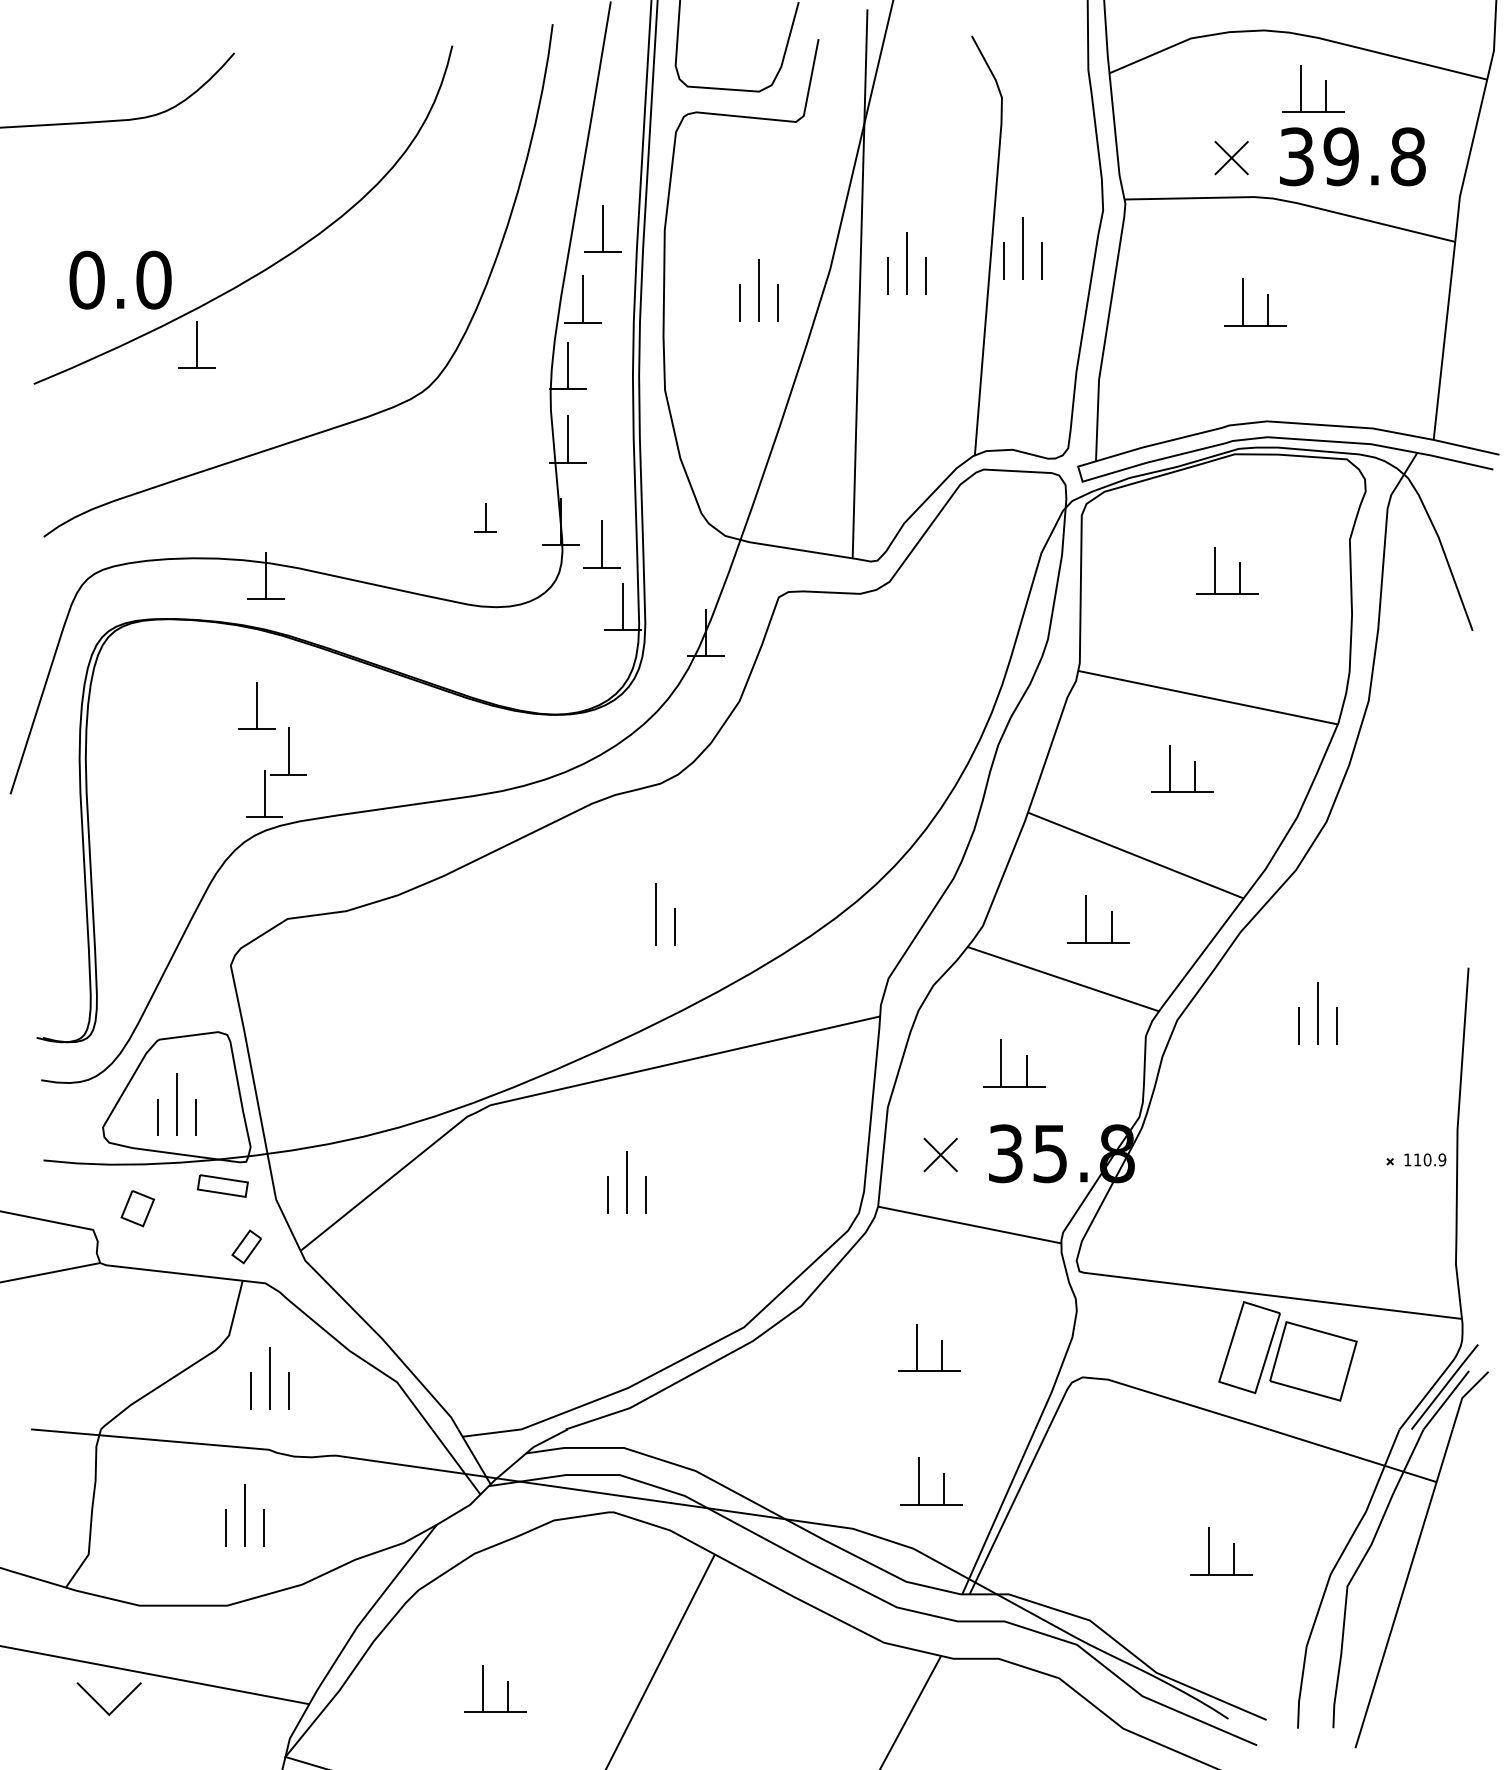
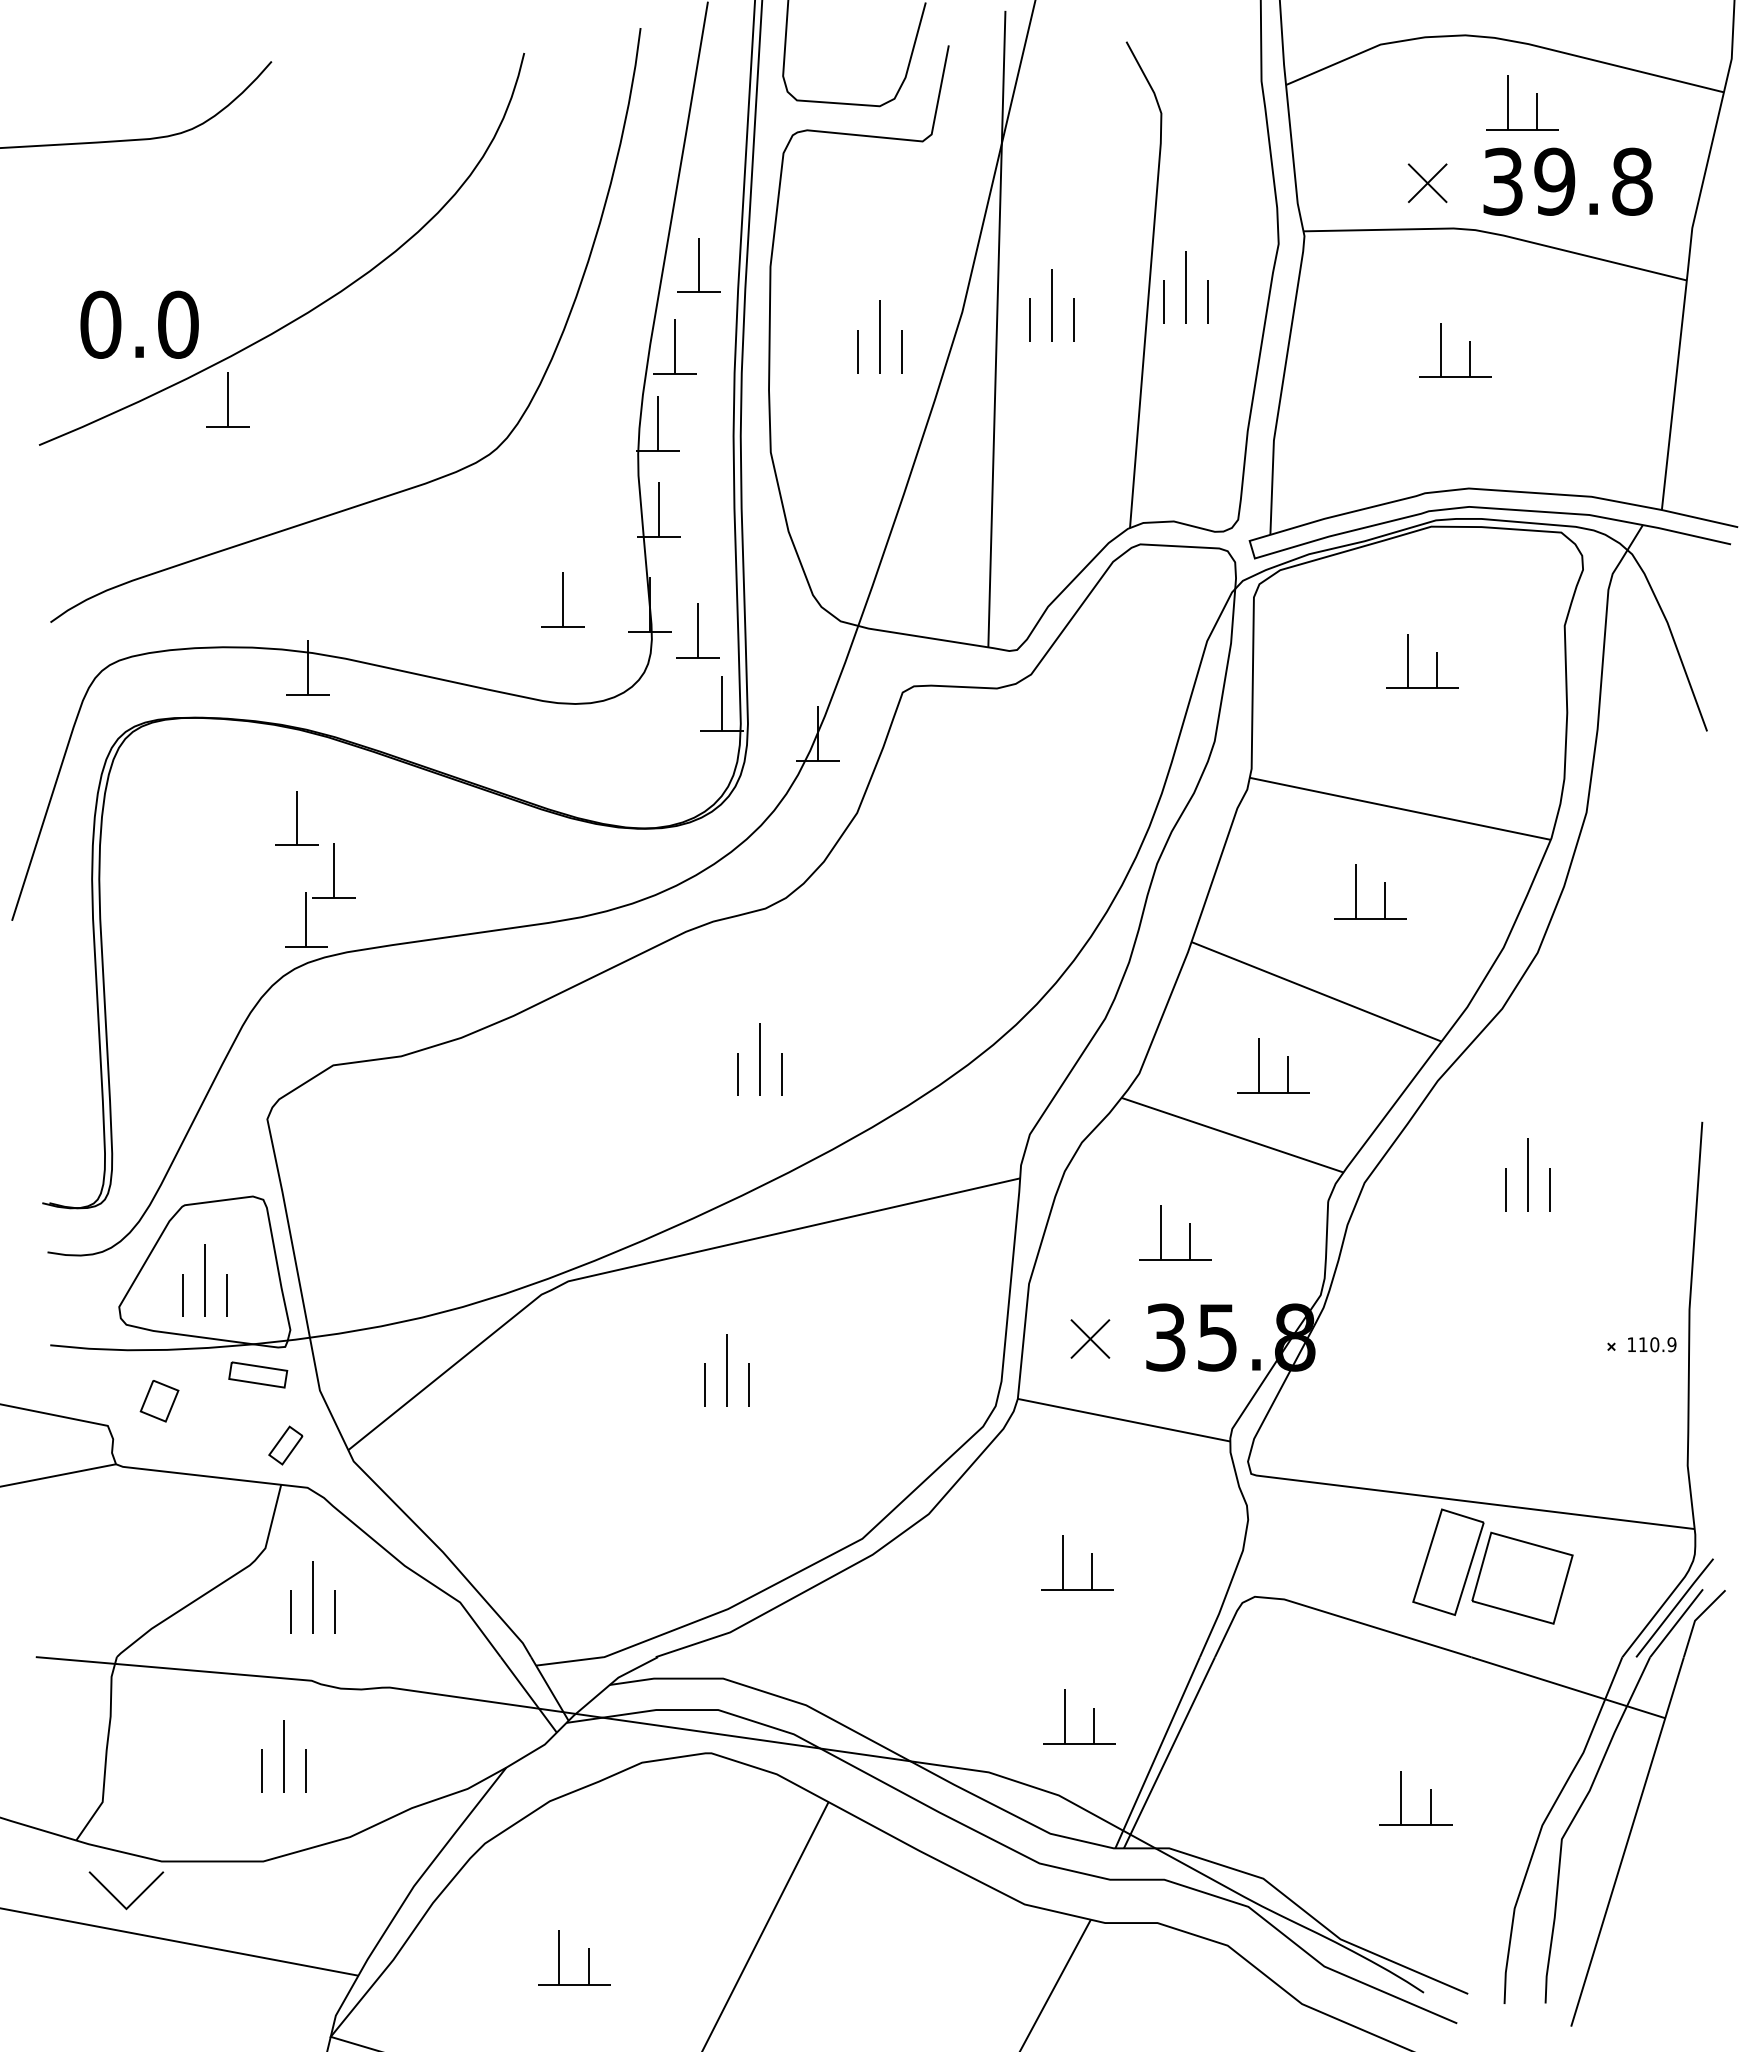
part: (485, 517) -> (562, 599), size x1.67
line: (636, 926) -> (737, 1074), added
line: (101, 1705) -> (117, 1898), moved

